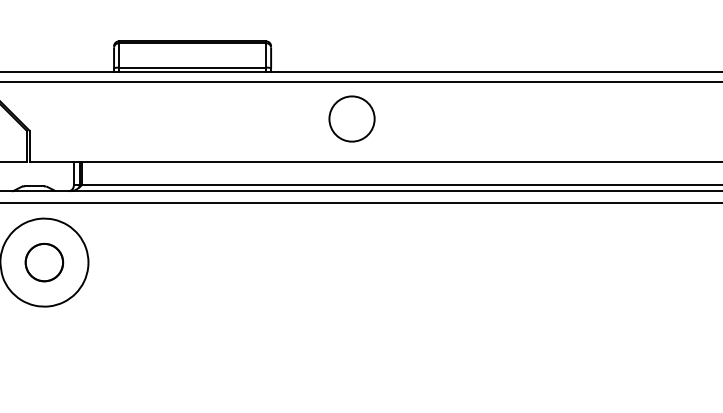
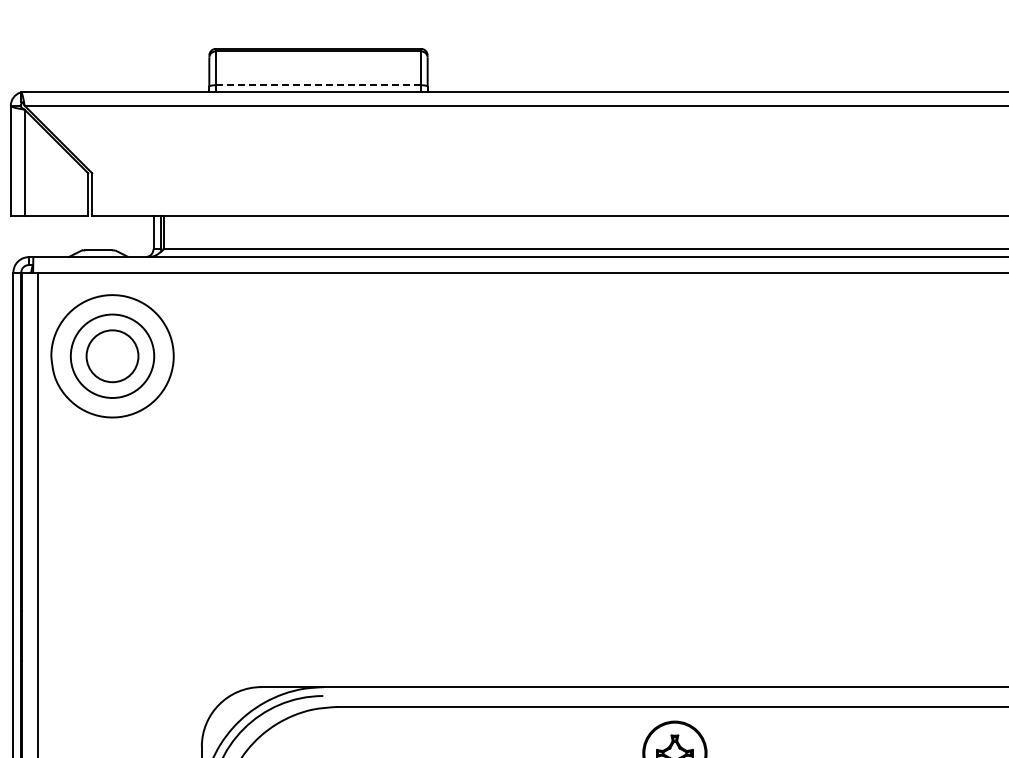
line: (192, 67) -> (318, 85), solid -> dashed
circle: (351, 118) -> (539, 156), removed
circle: (44, 262) -> (112, 356), size x1.6

